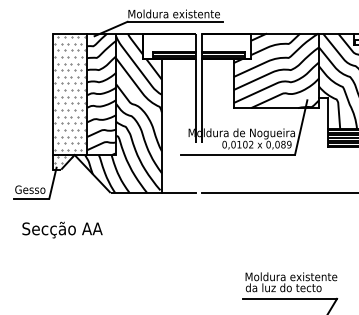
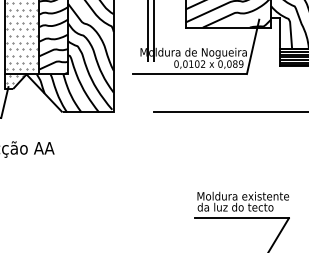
line: (178, 192) -> (130, 111), removed

